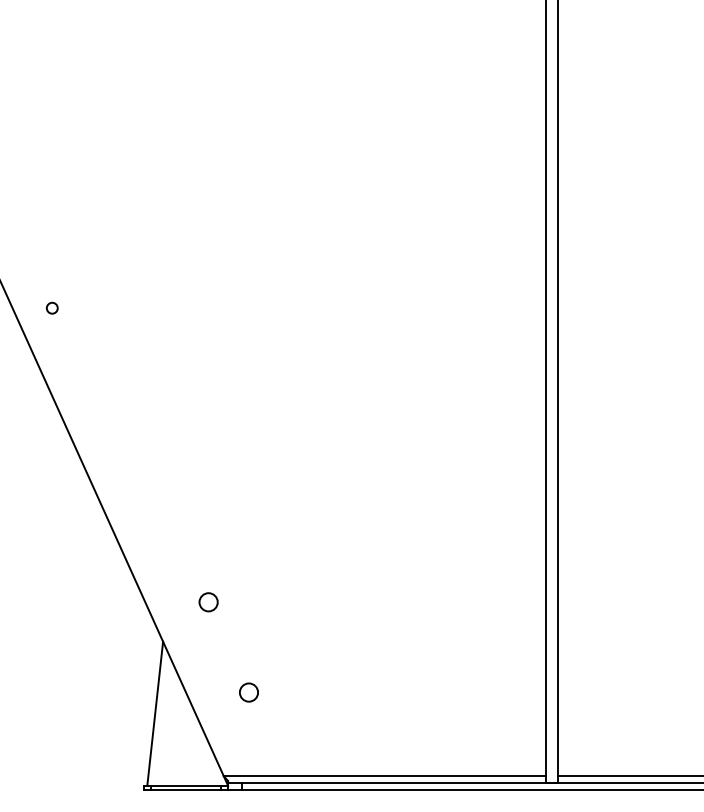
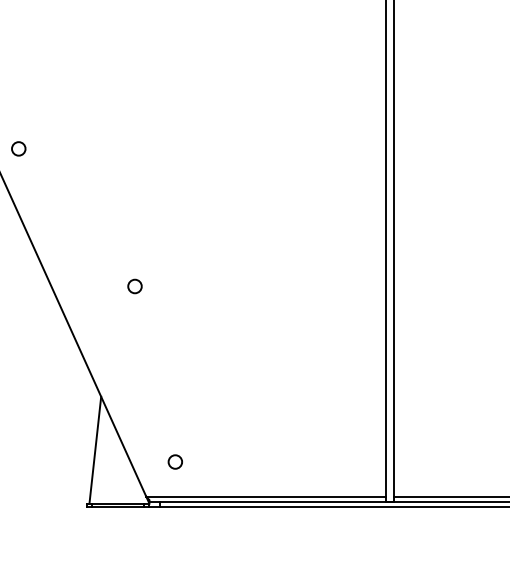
circle: (52, 308) -> (19, 149), size x1.67
circle: (208, 602) -> (134, 286), moved
circle: (248, 692) -> (175, 461), moved

